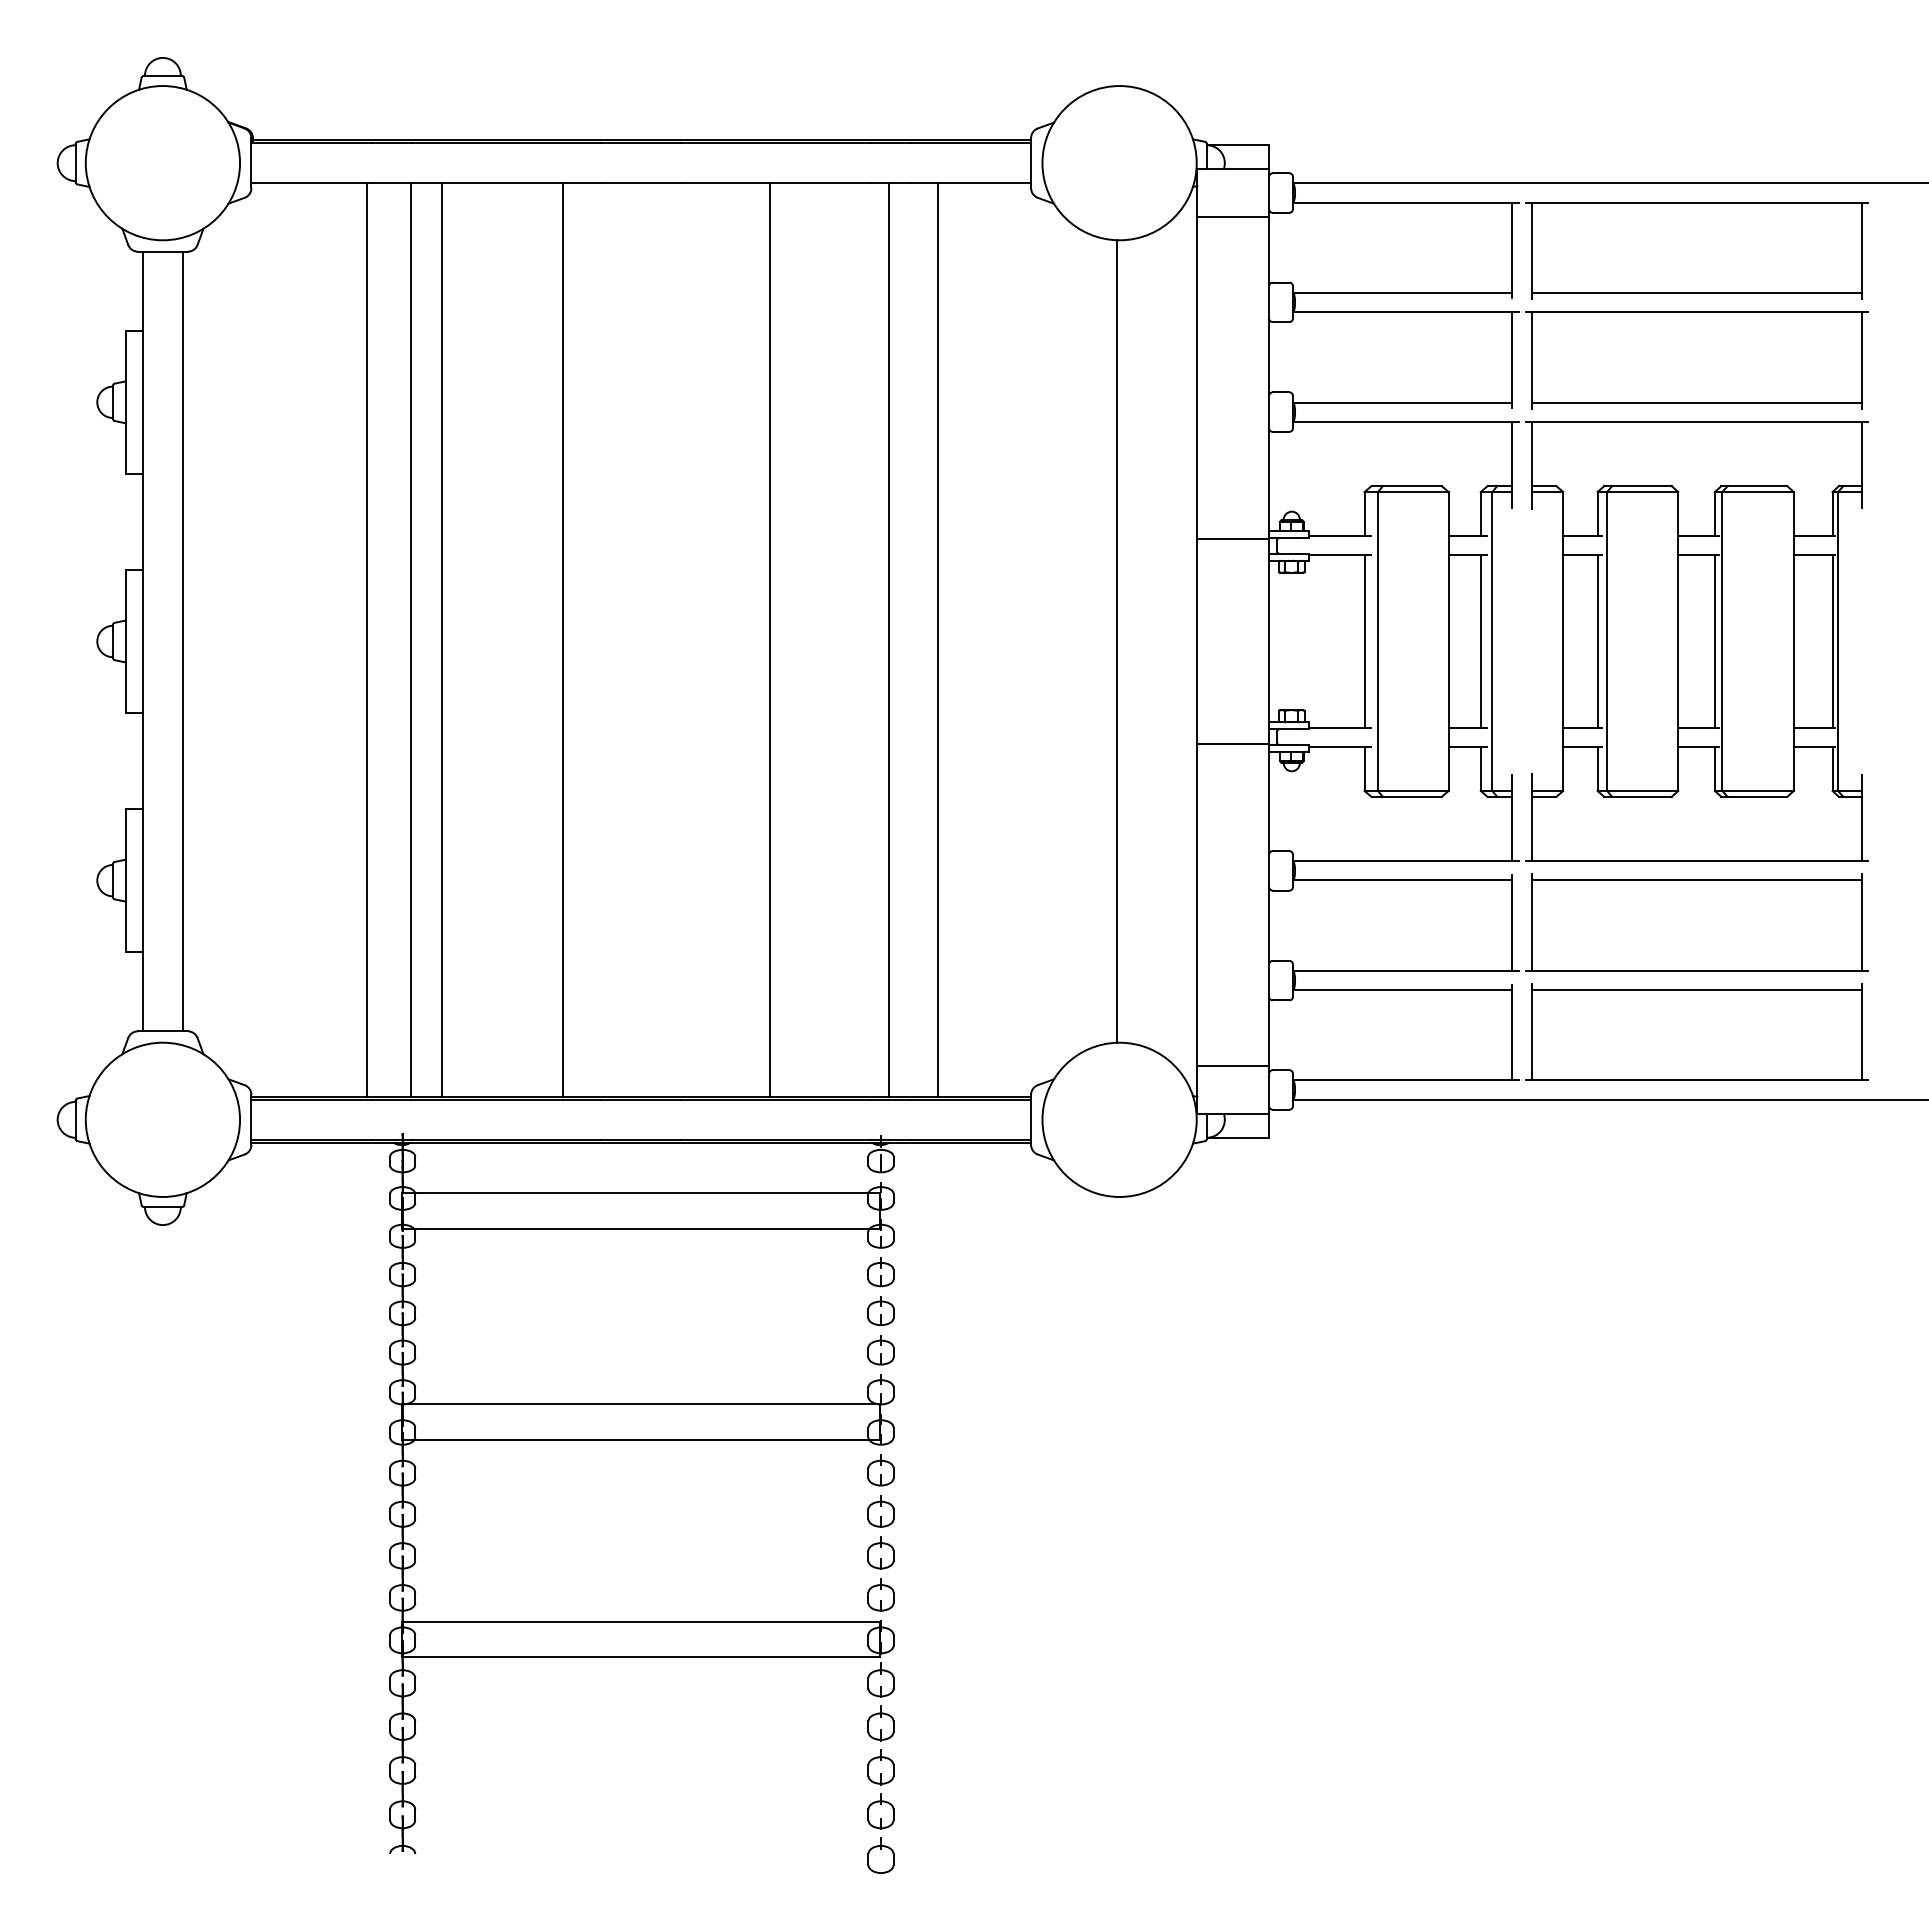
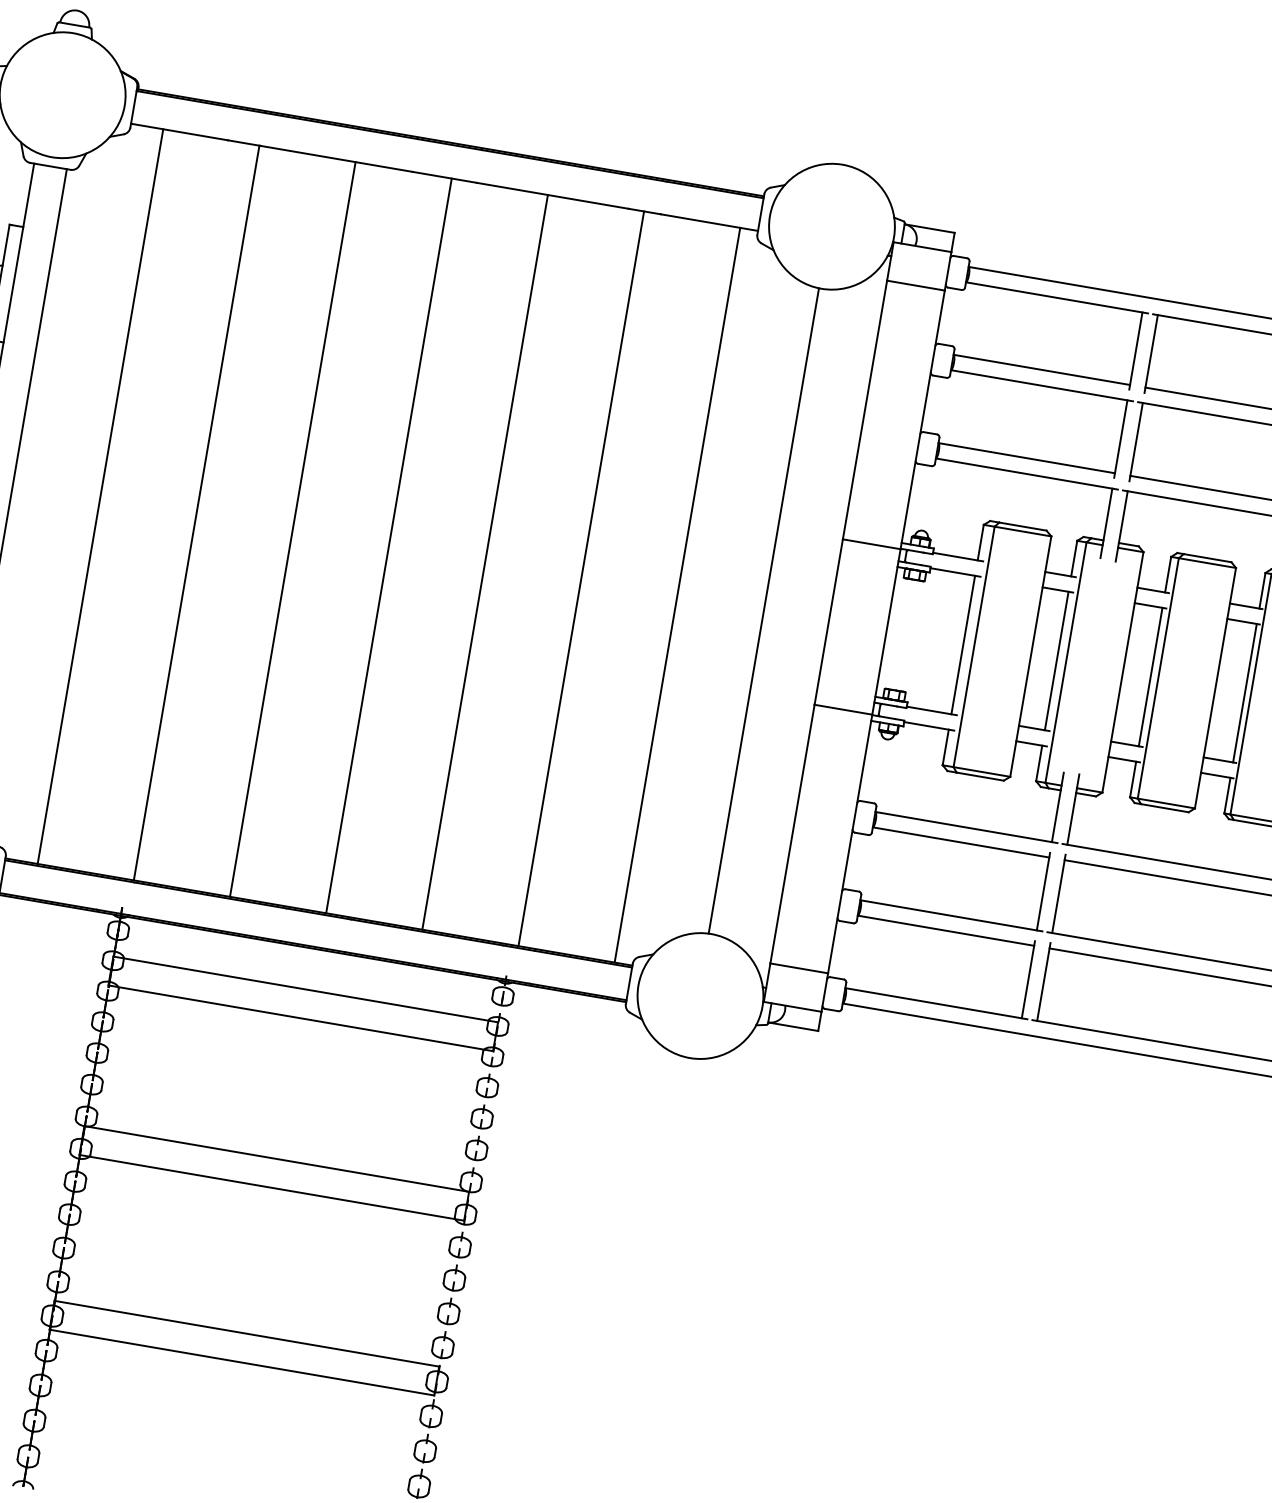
line: (367, 640) -> (100, 496), moved
line: (441, 640) -> (292, 529), moved
line: (563, 640) -> (389, 546), moved
line: (937, 640) -> (677, 595), moved

